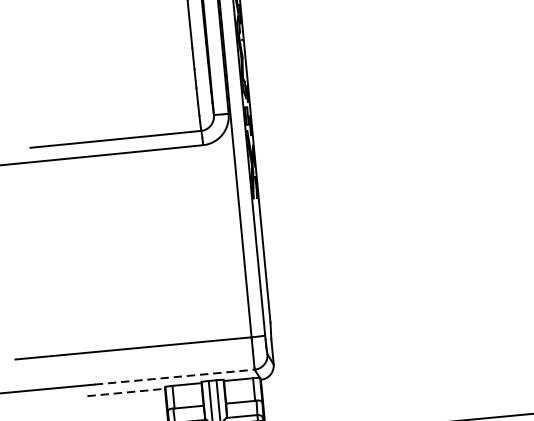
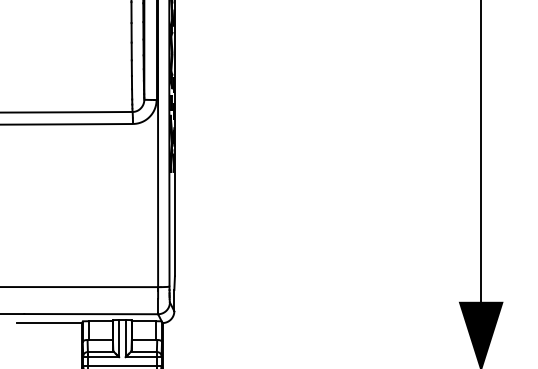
line: (175, 377) -> (91, 314), dashed -> solid
line: (127, 392) -> (50, 323), dashed -> solid

